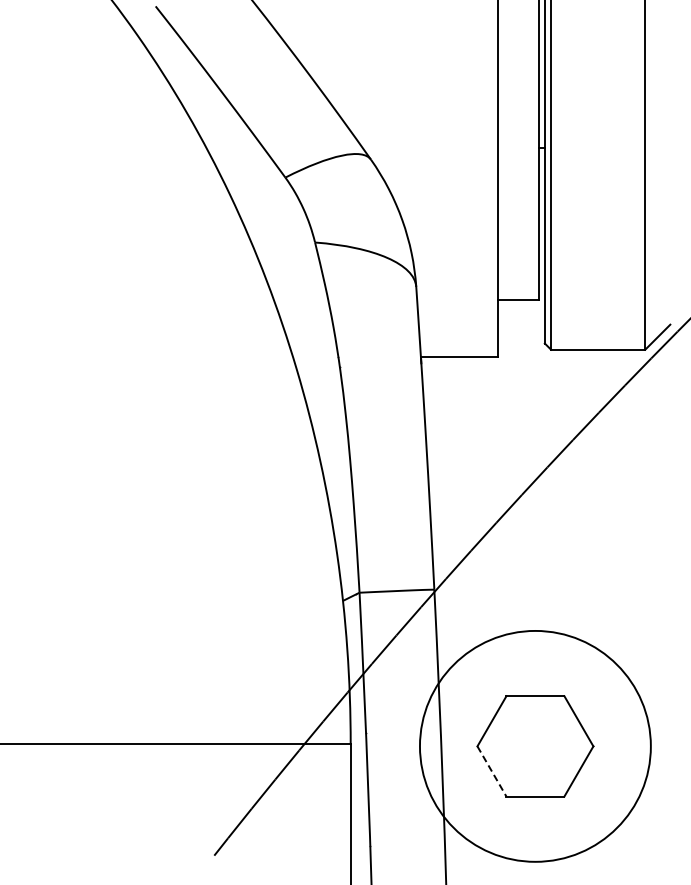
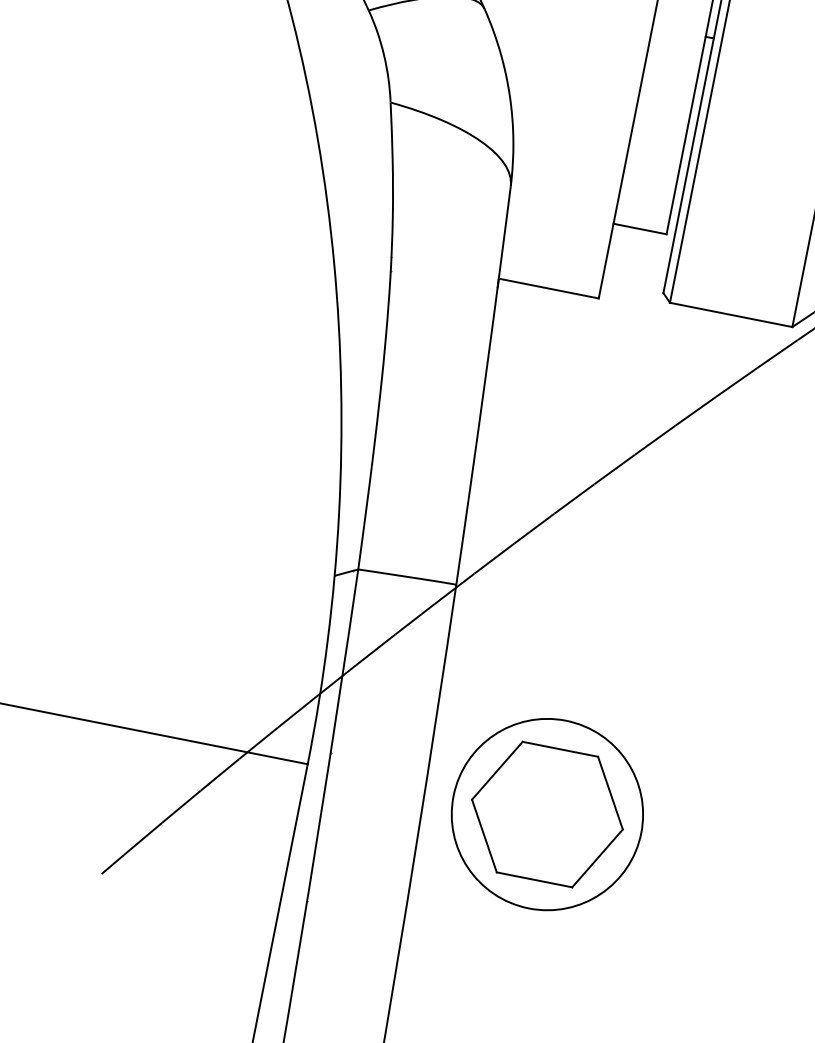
circle: (535, 746) -> (547, 814), size x0.62
line: (491, 771) -> (483, 835), dashed -> solid

